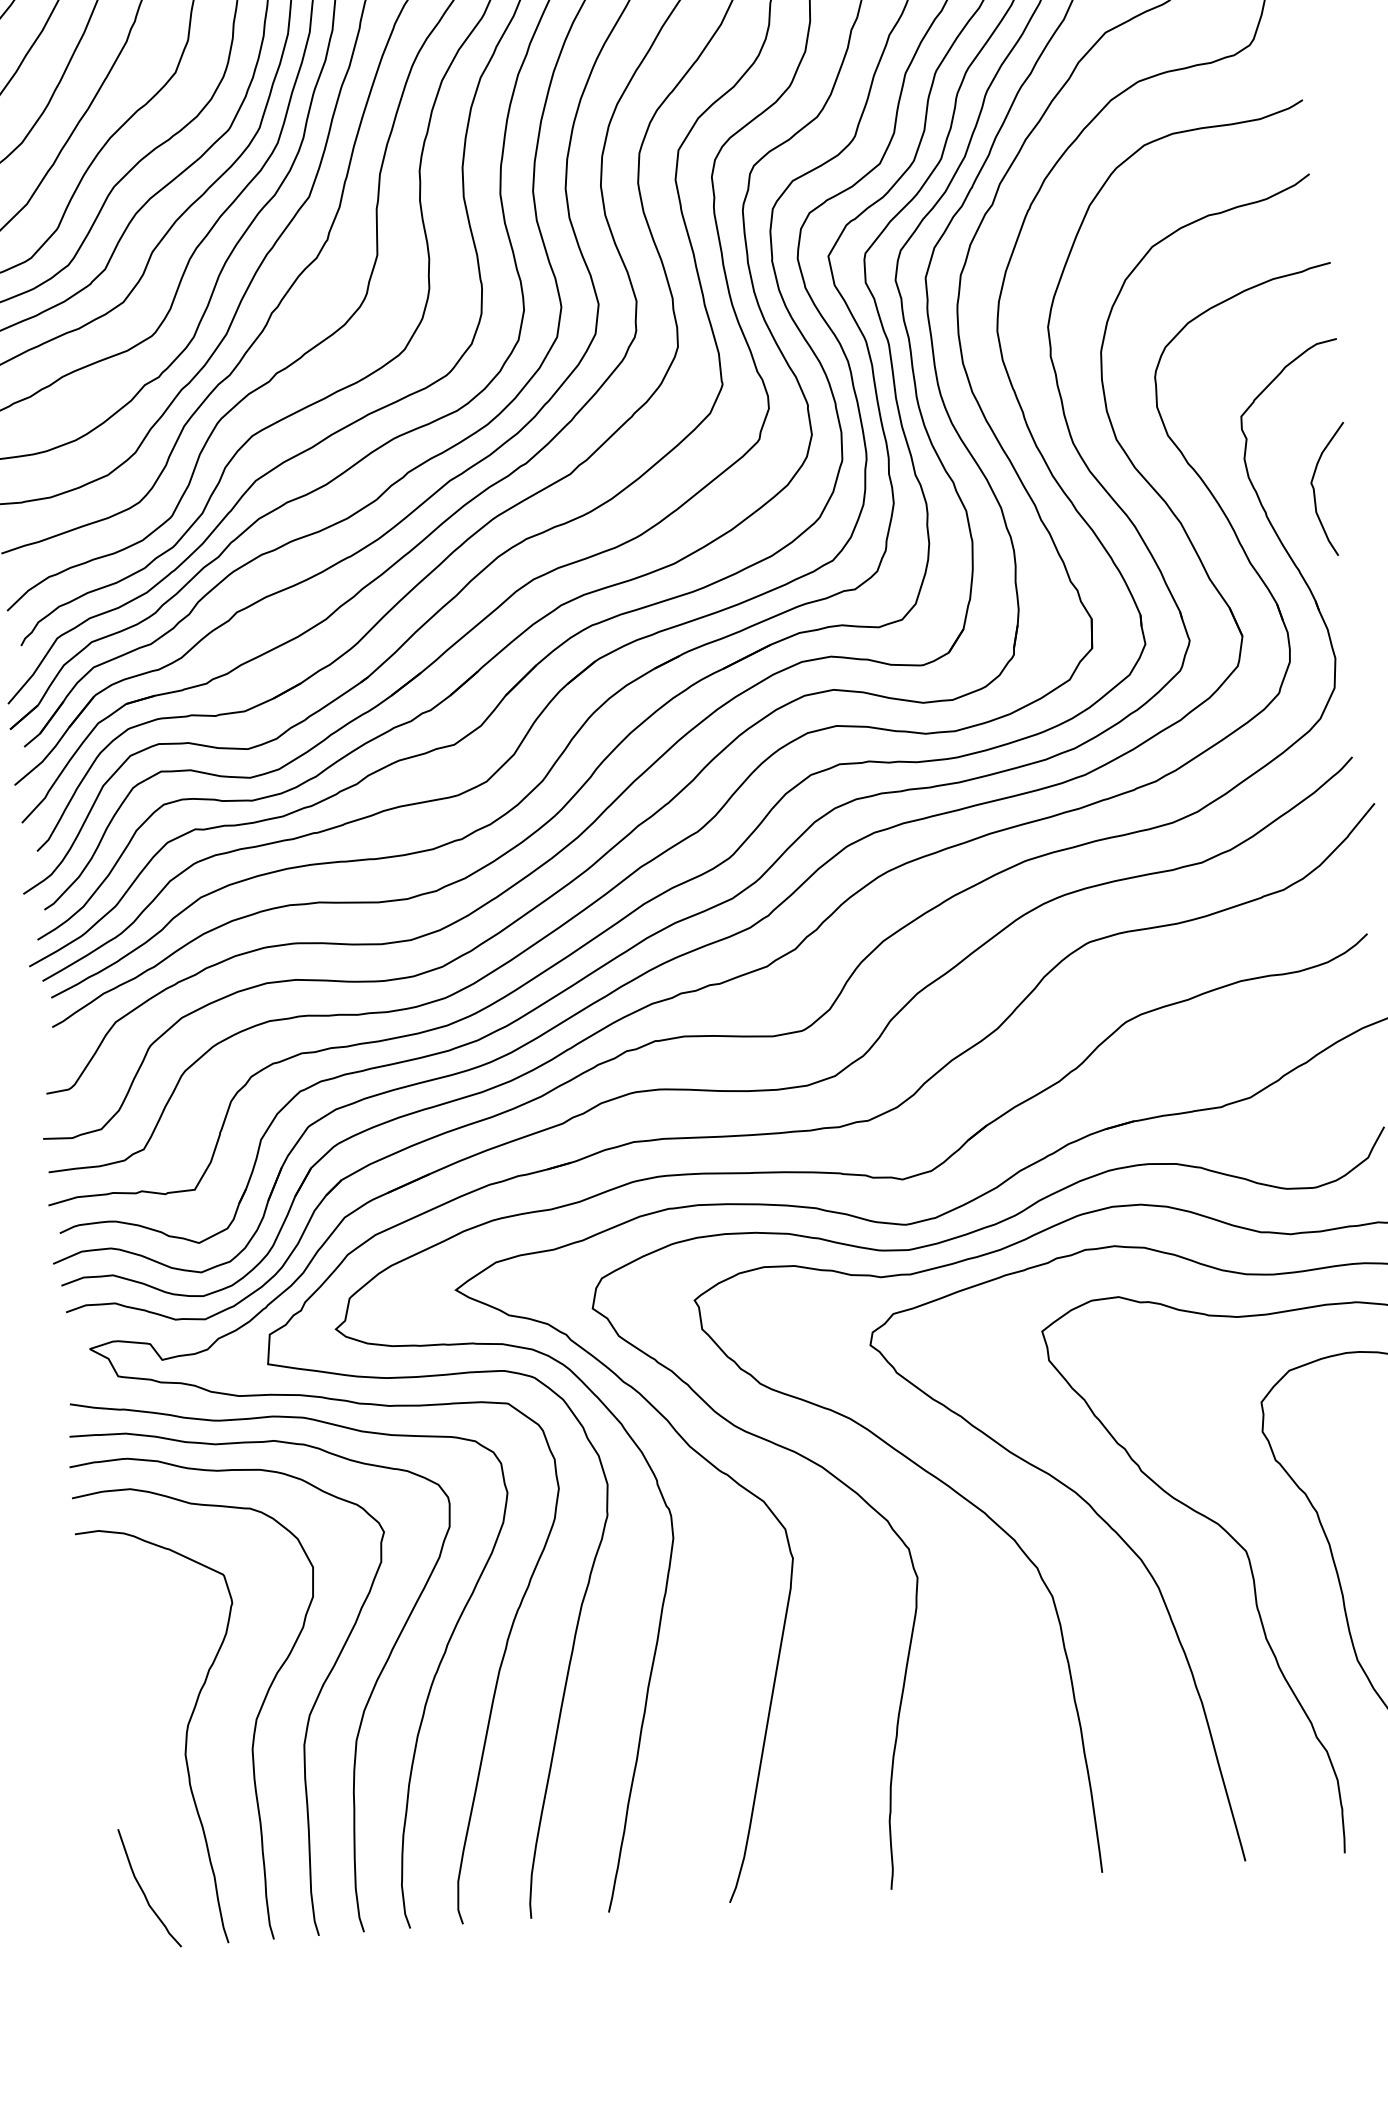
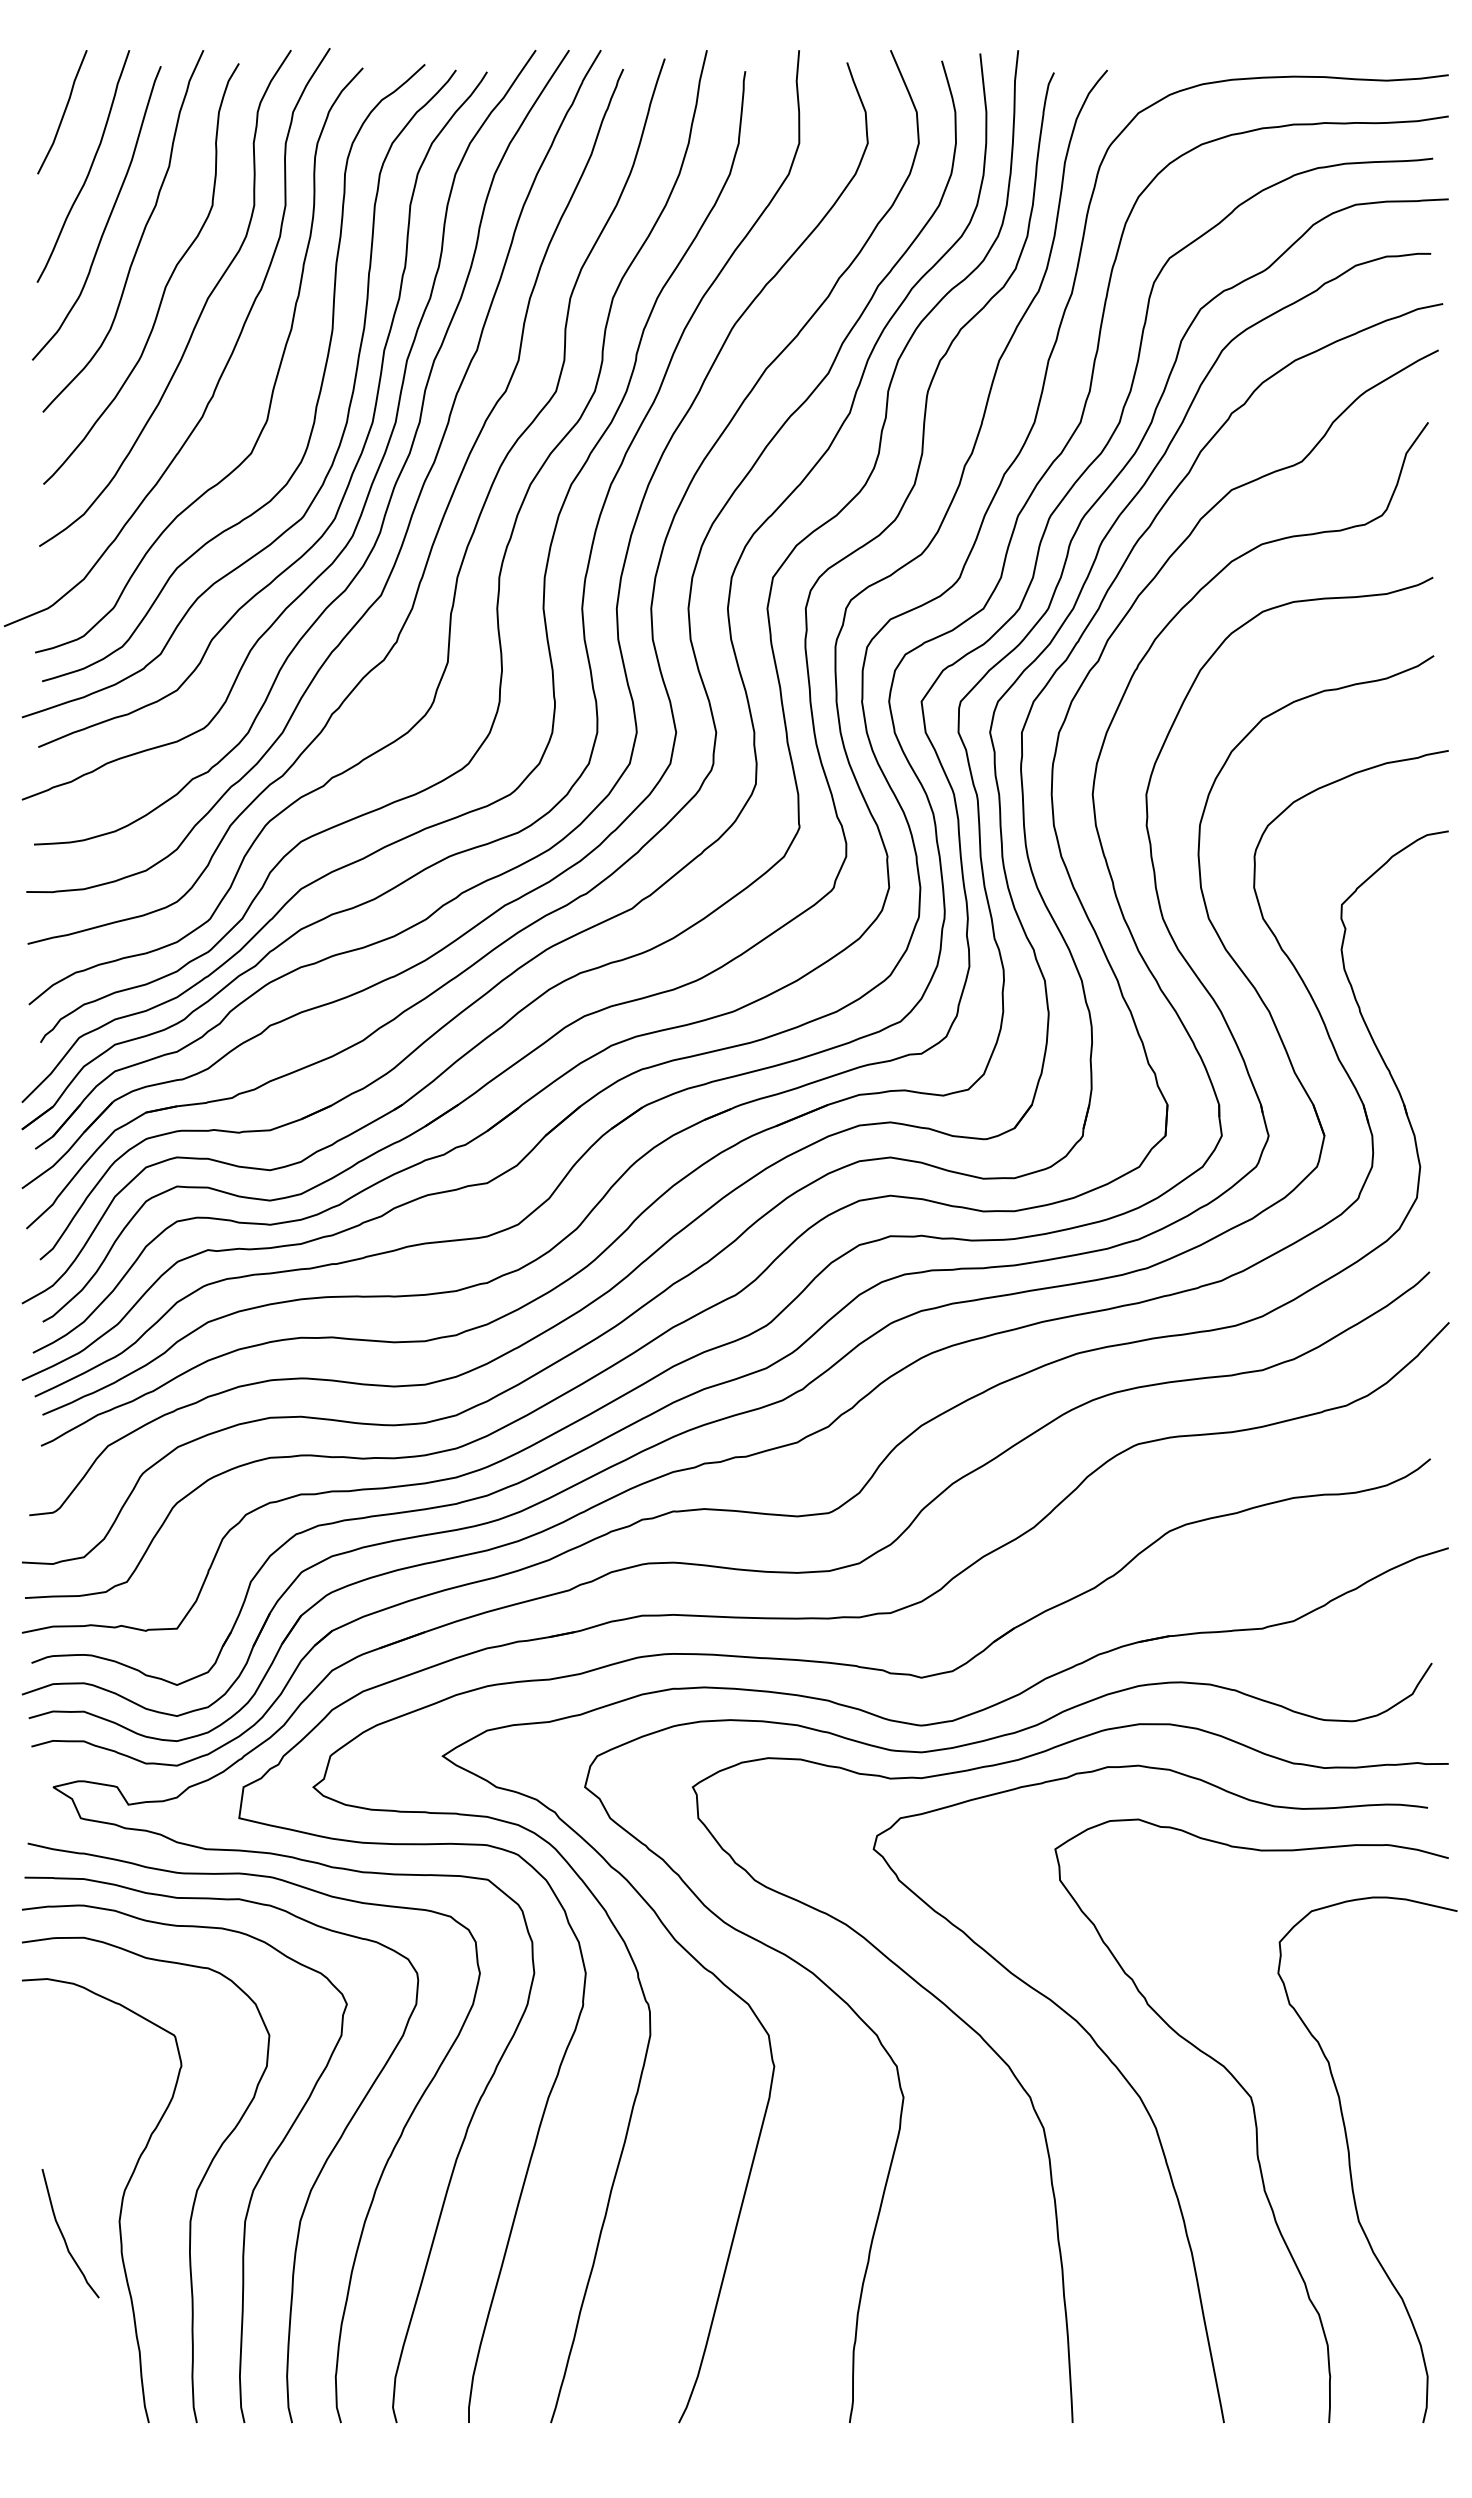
curve: (1314, 491) -> (1412, 989), removed
curve: (144, 1891) -> (64, 2236), moved

